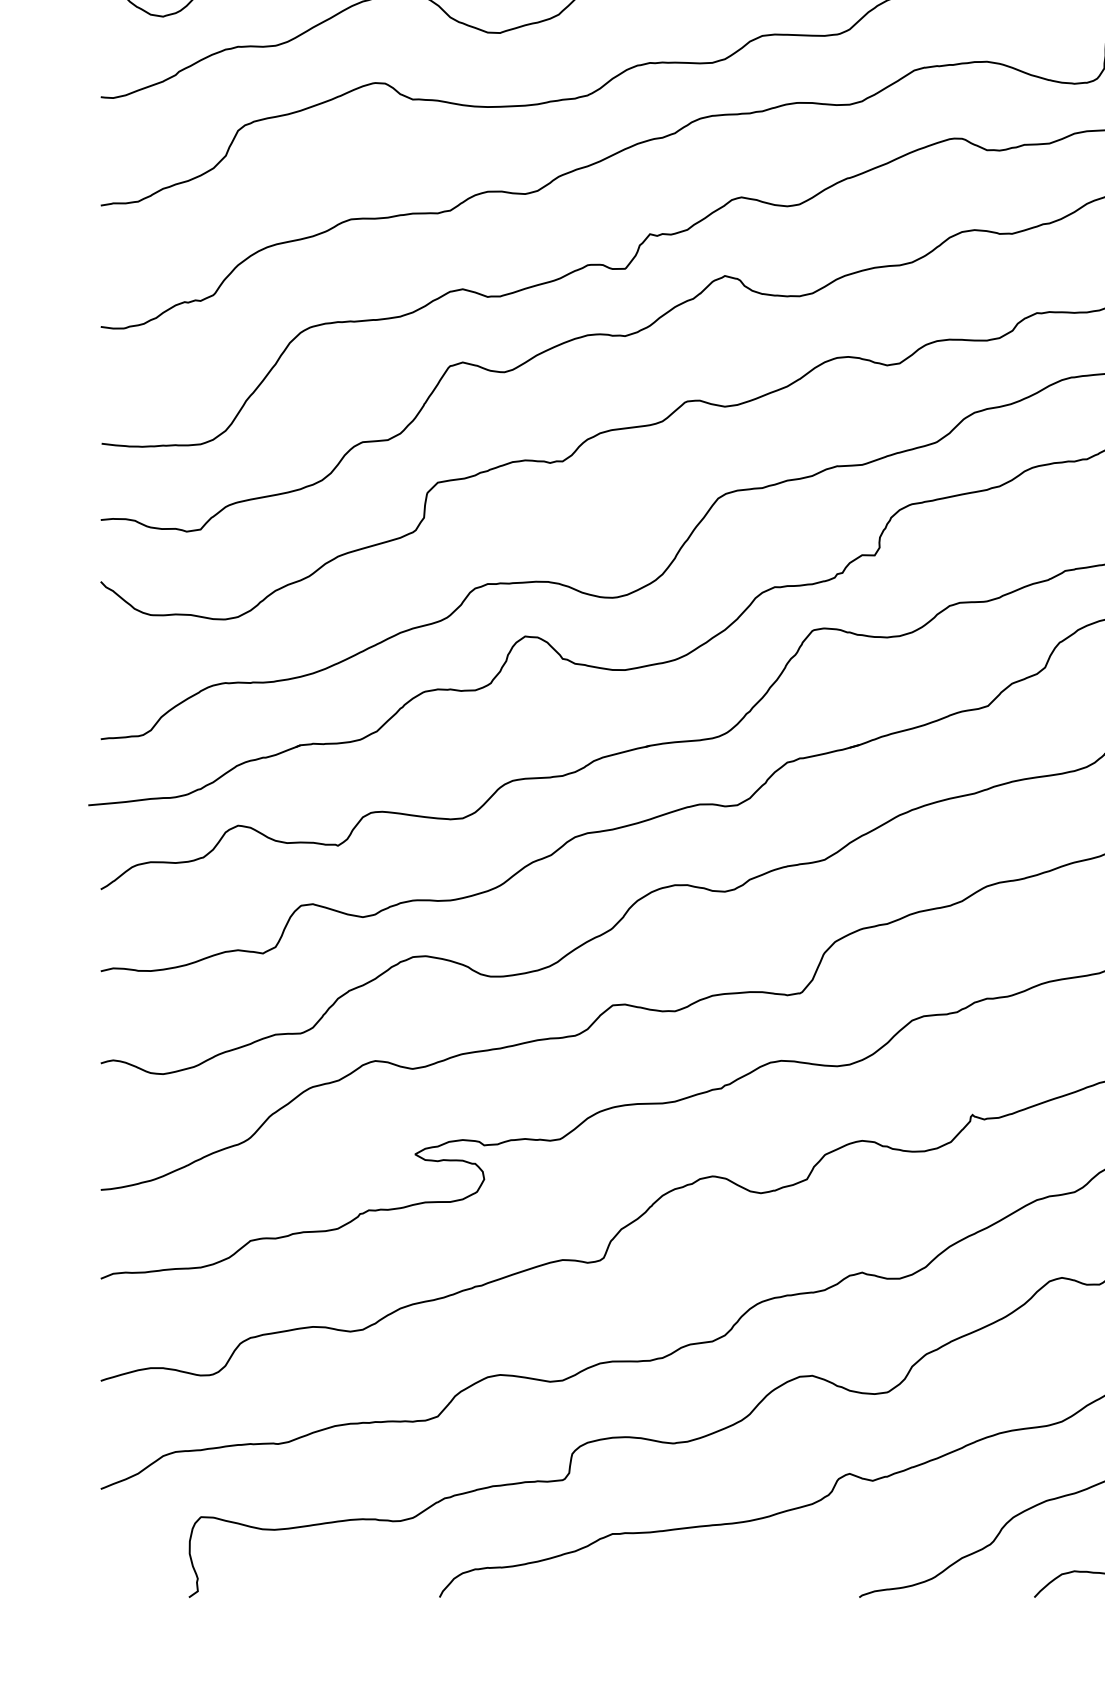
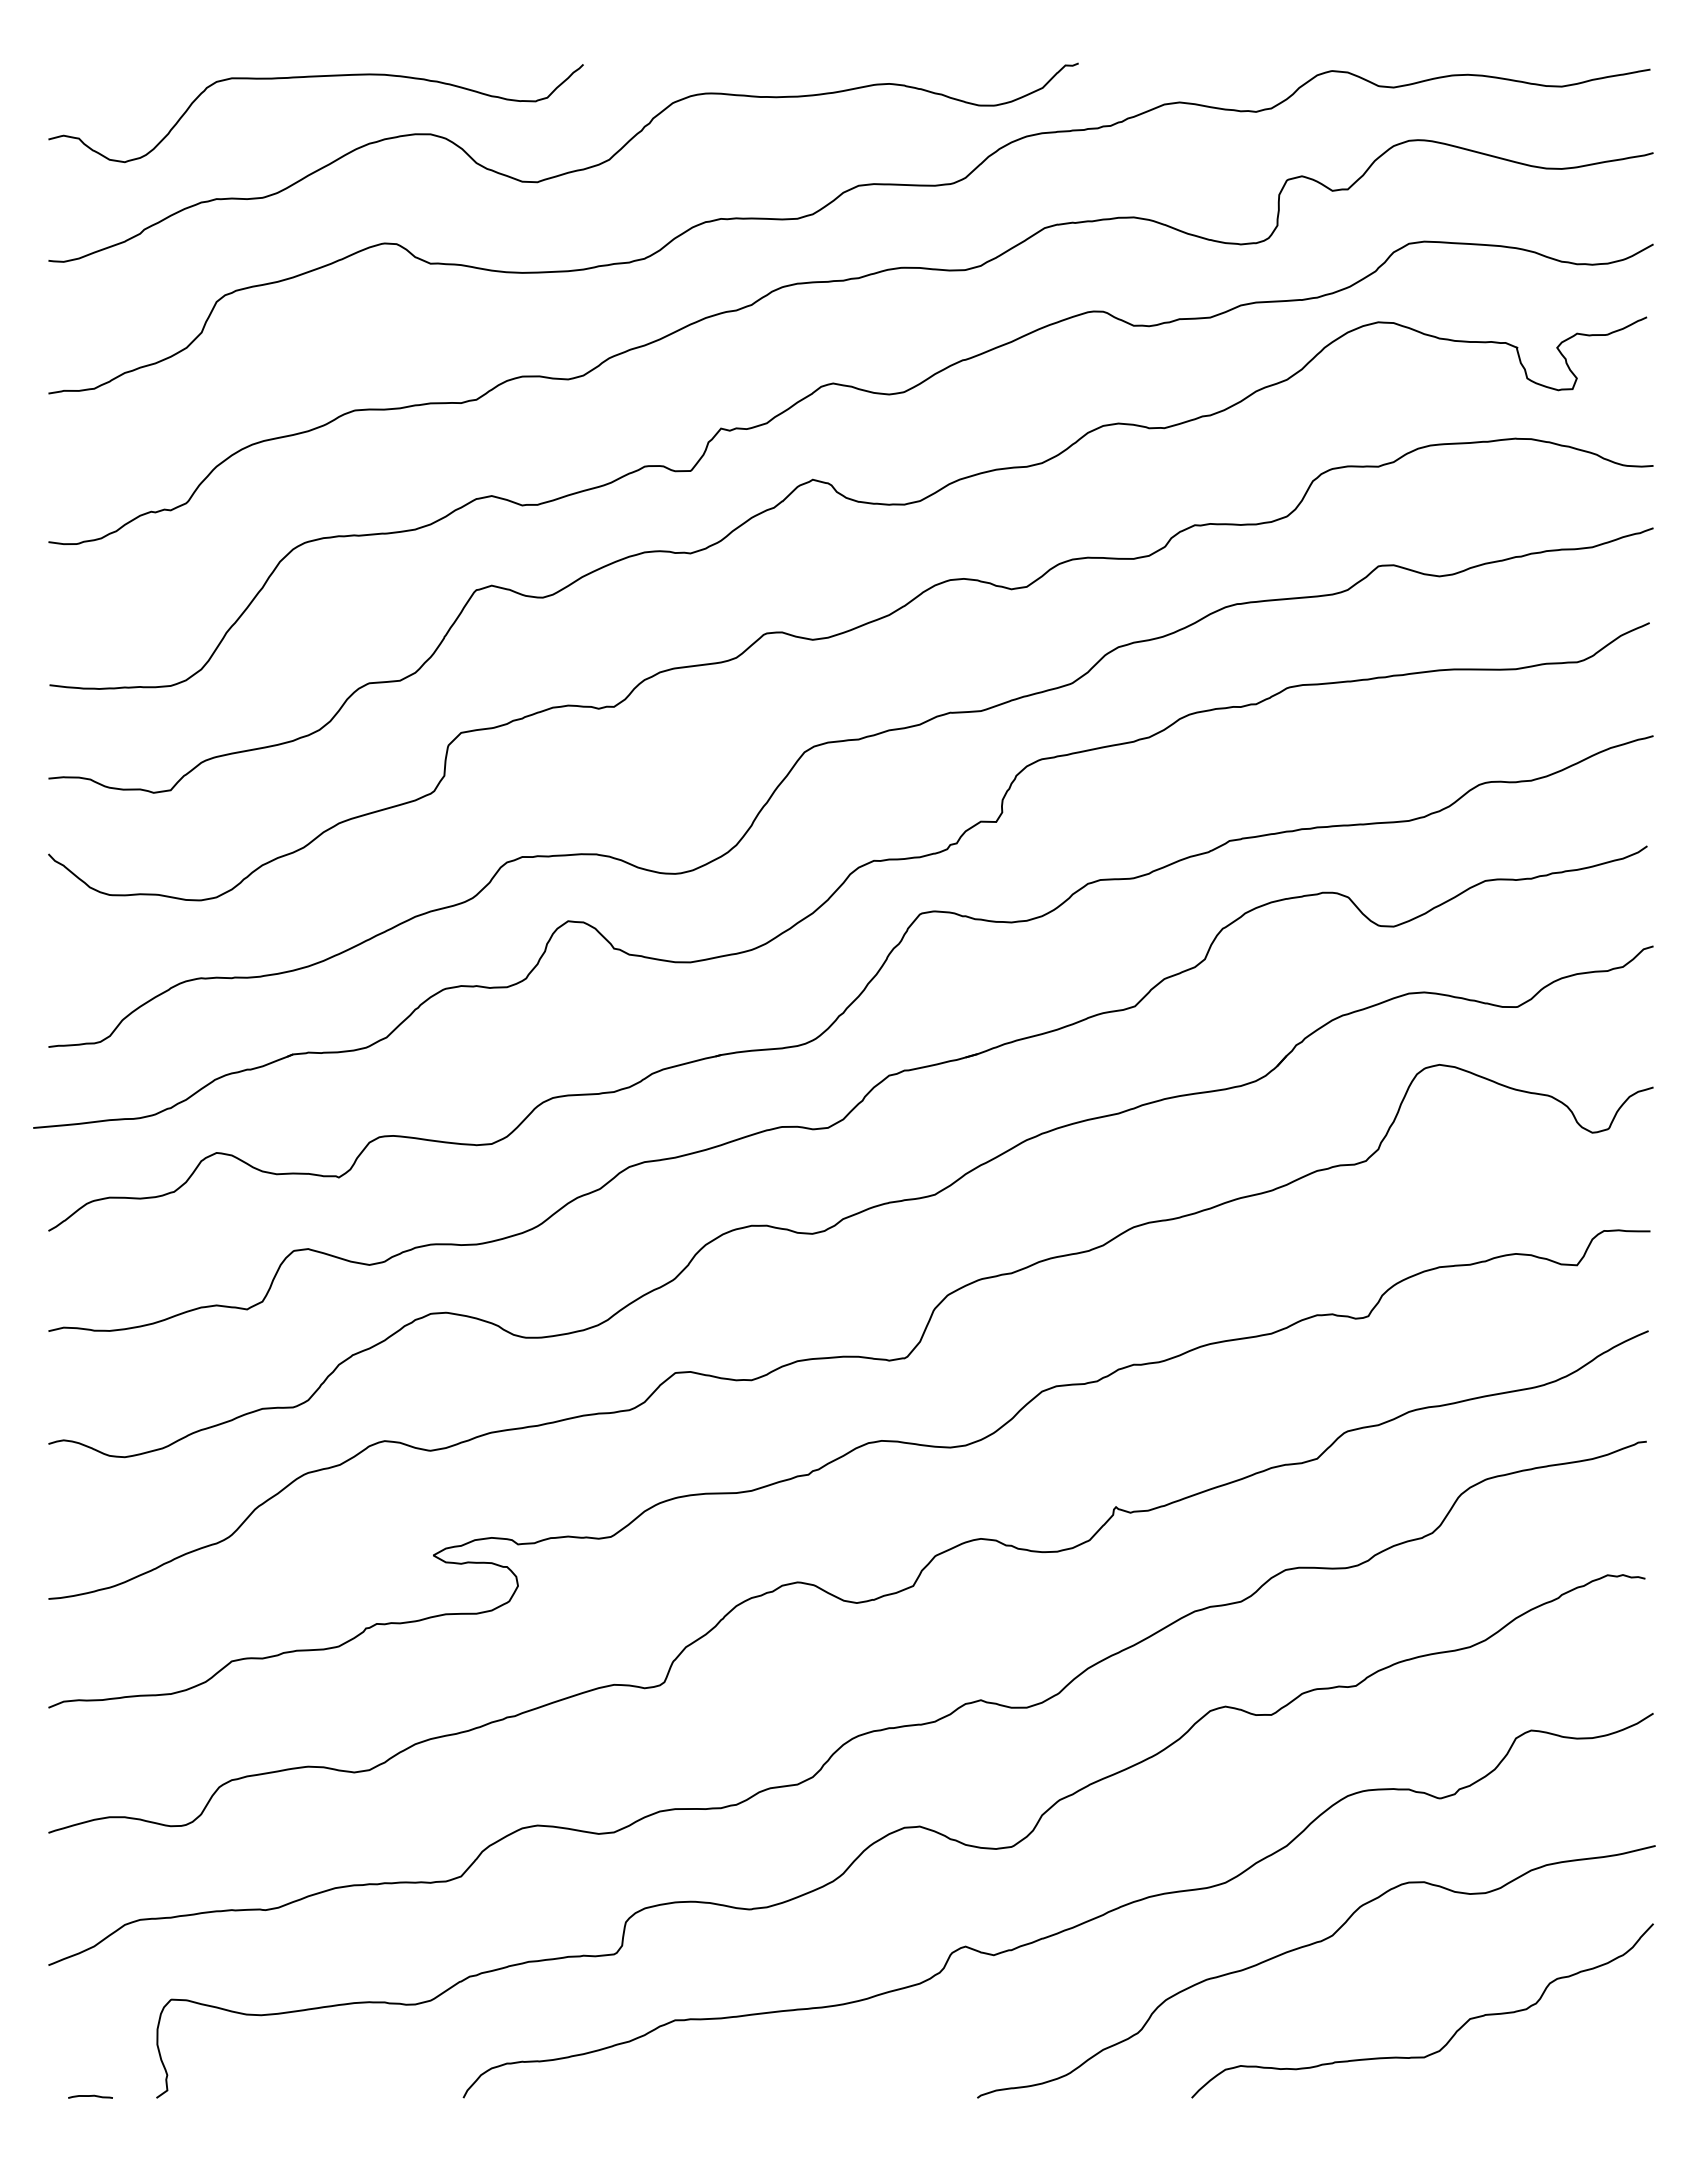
curve: (135, 1596) -> (90, 2096), added

